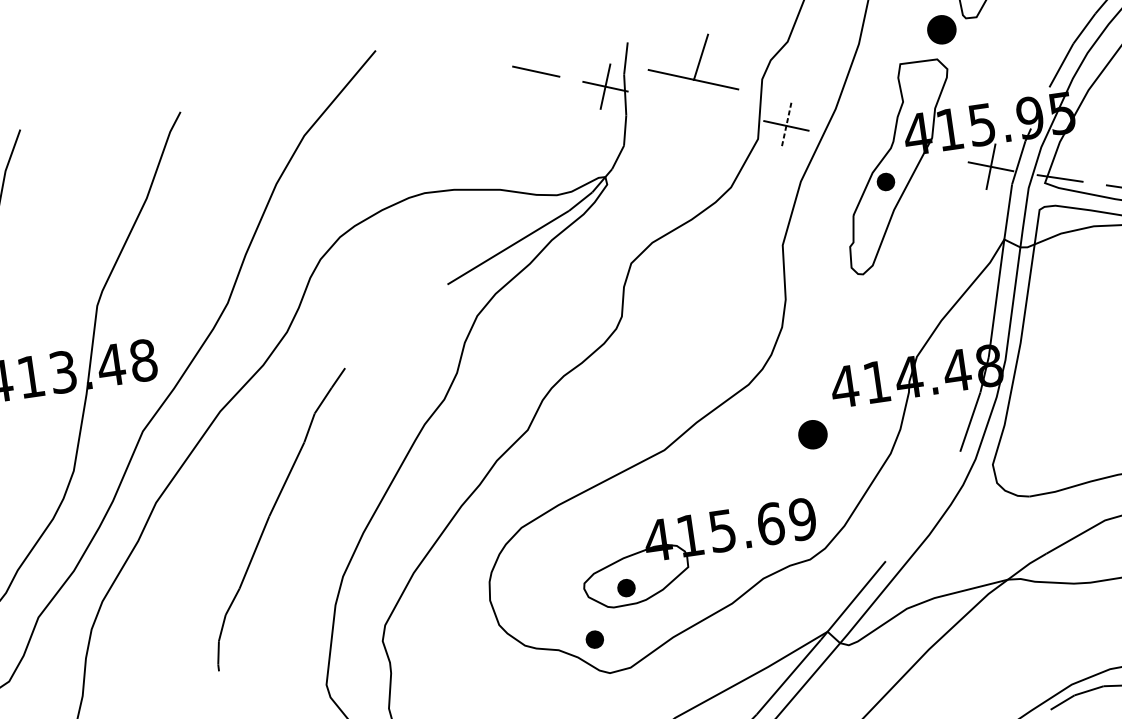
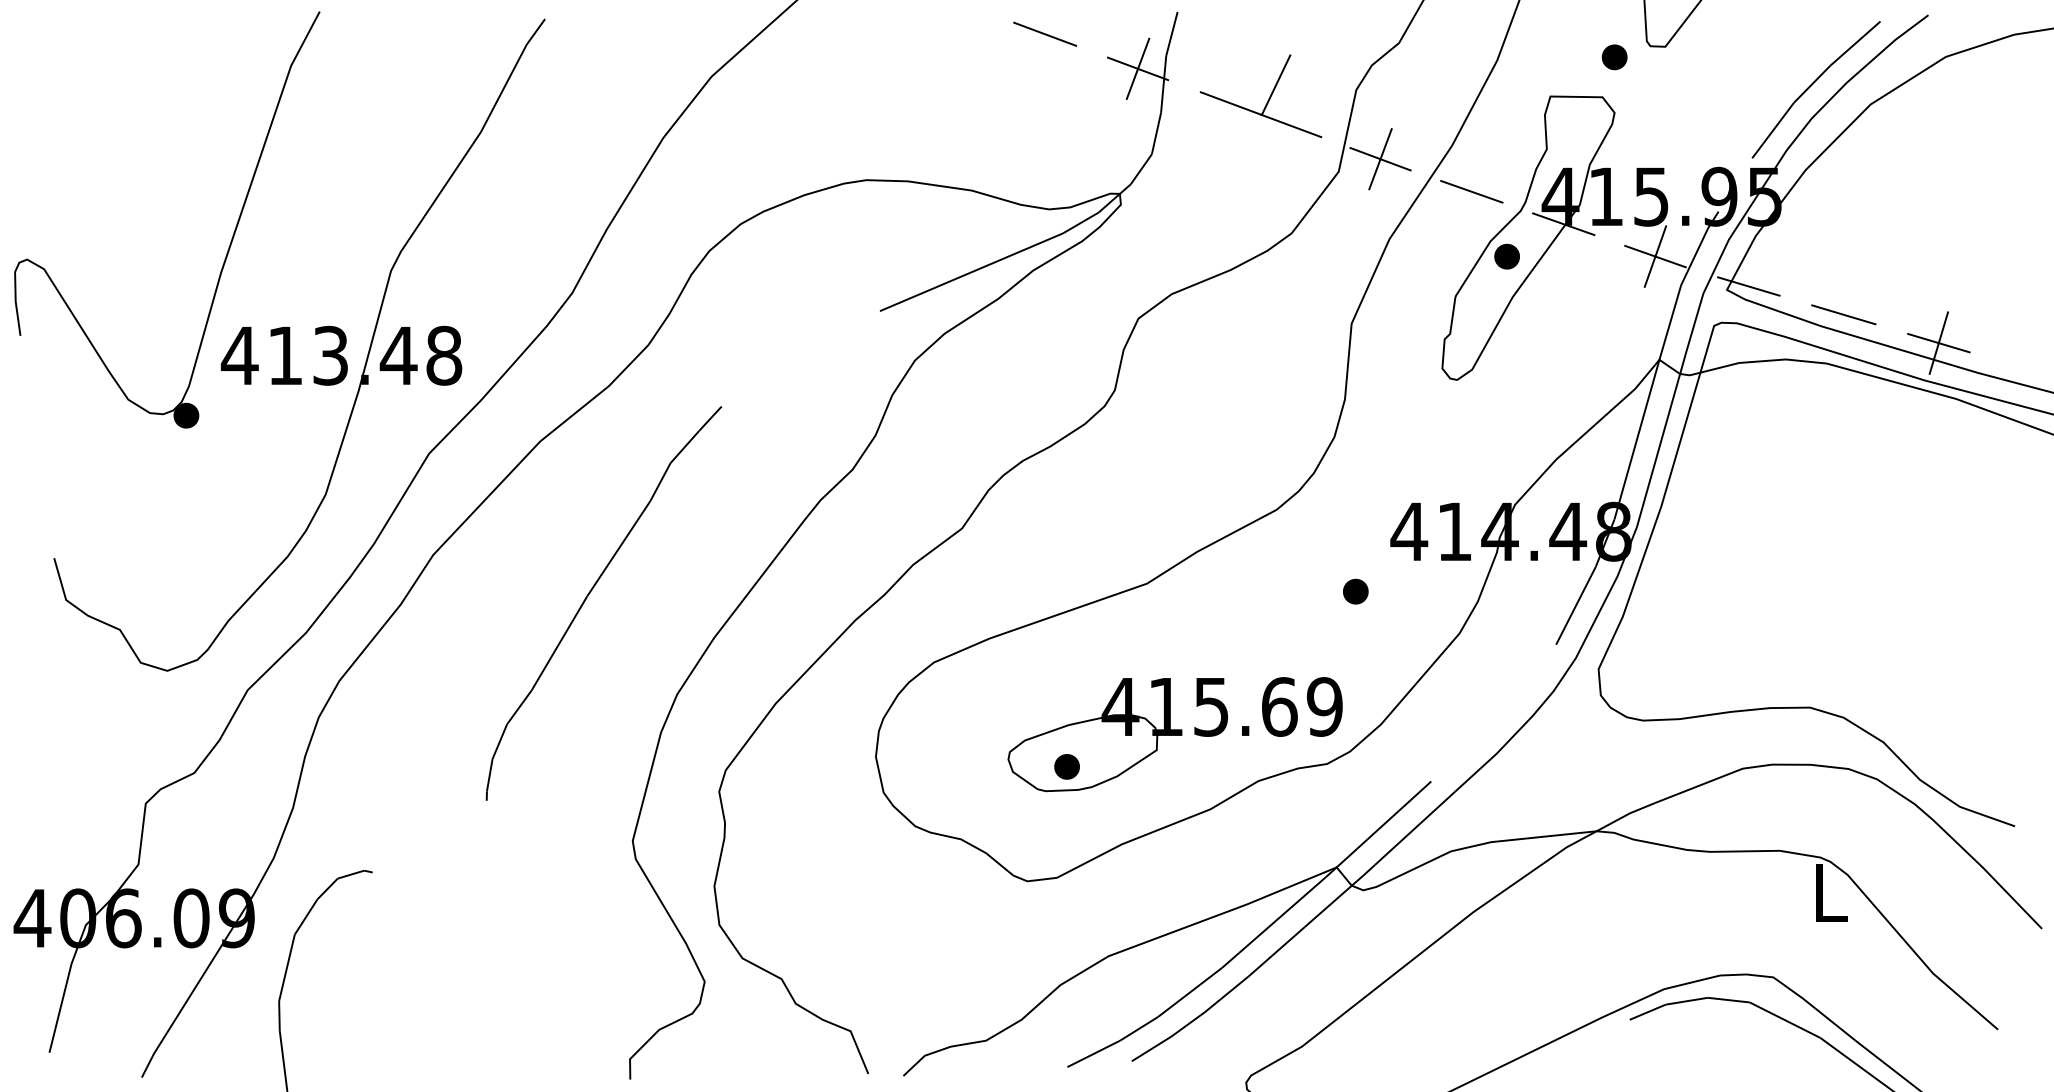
part: (941, 30) -> (1614, 57), size x0.62
part: (696, 68) -> (1267, 100), moved
line: (786, 126) -> (1380, 159), dashed -> solid
line: (854, 139) -> (1471, 191), added
line: (922, 153) -> (1563, 224), added
part: (812, 434) -> (1355, 591), size x0.62
part: (594, 639) -> (1012, 831), removed

